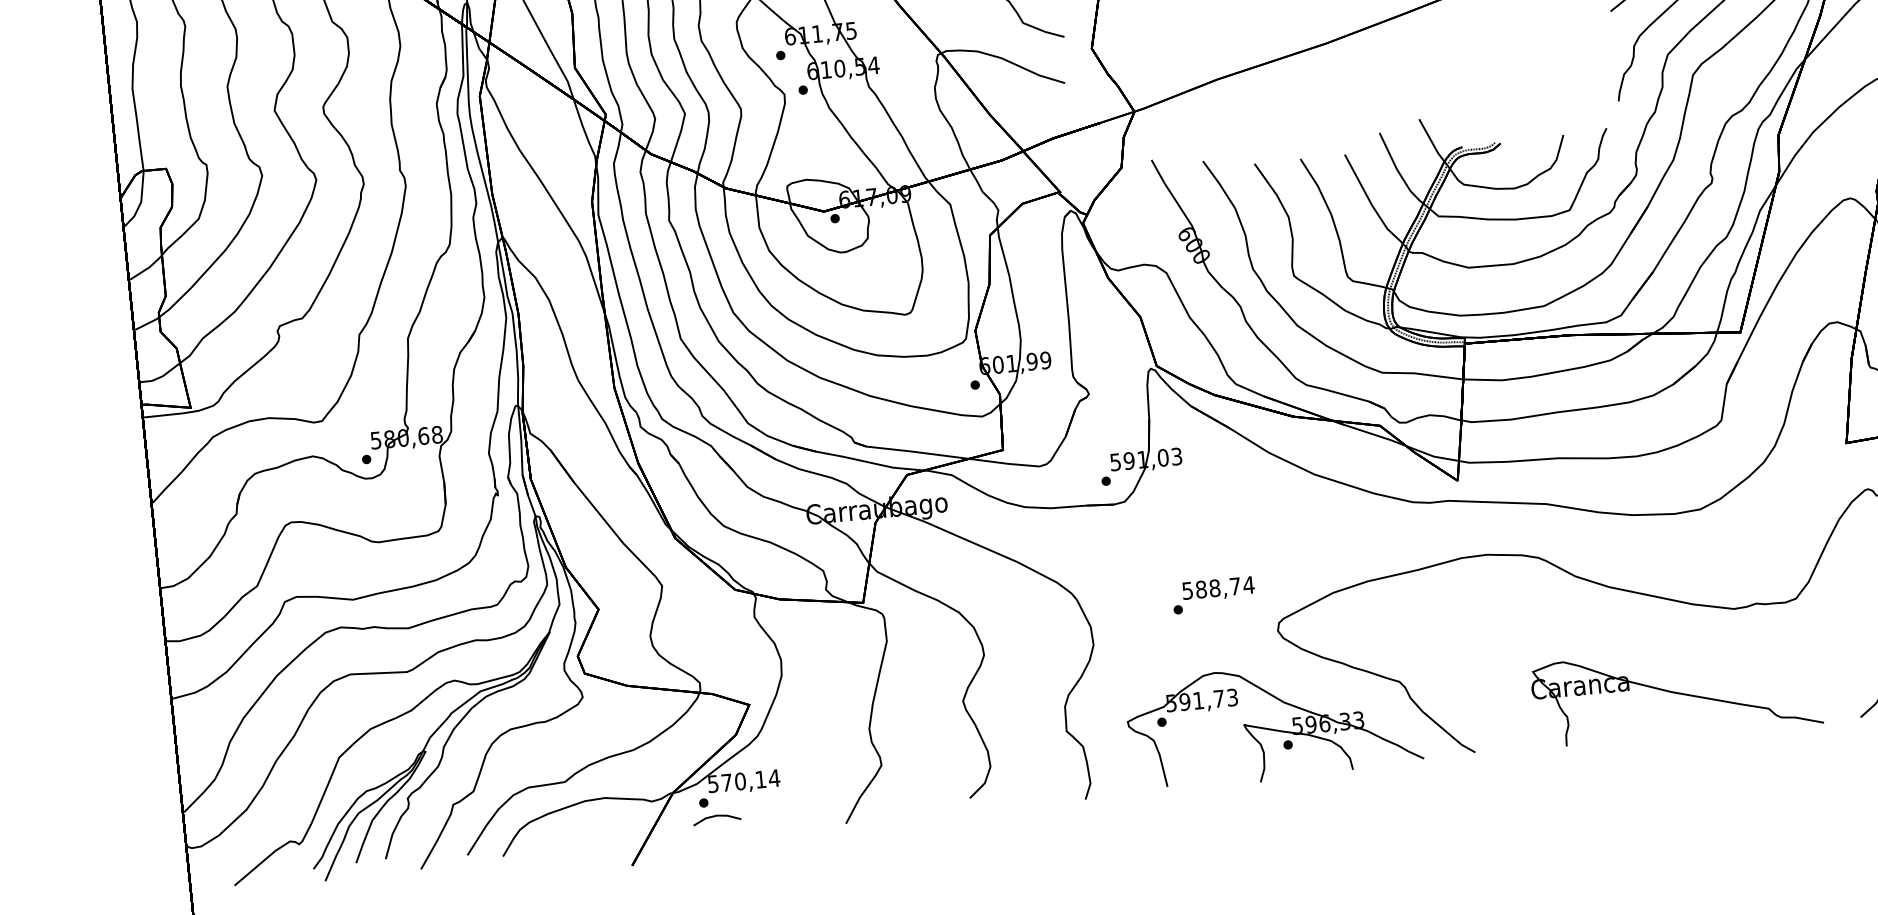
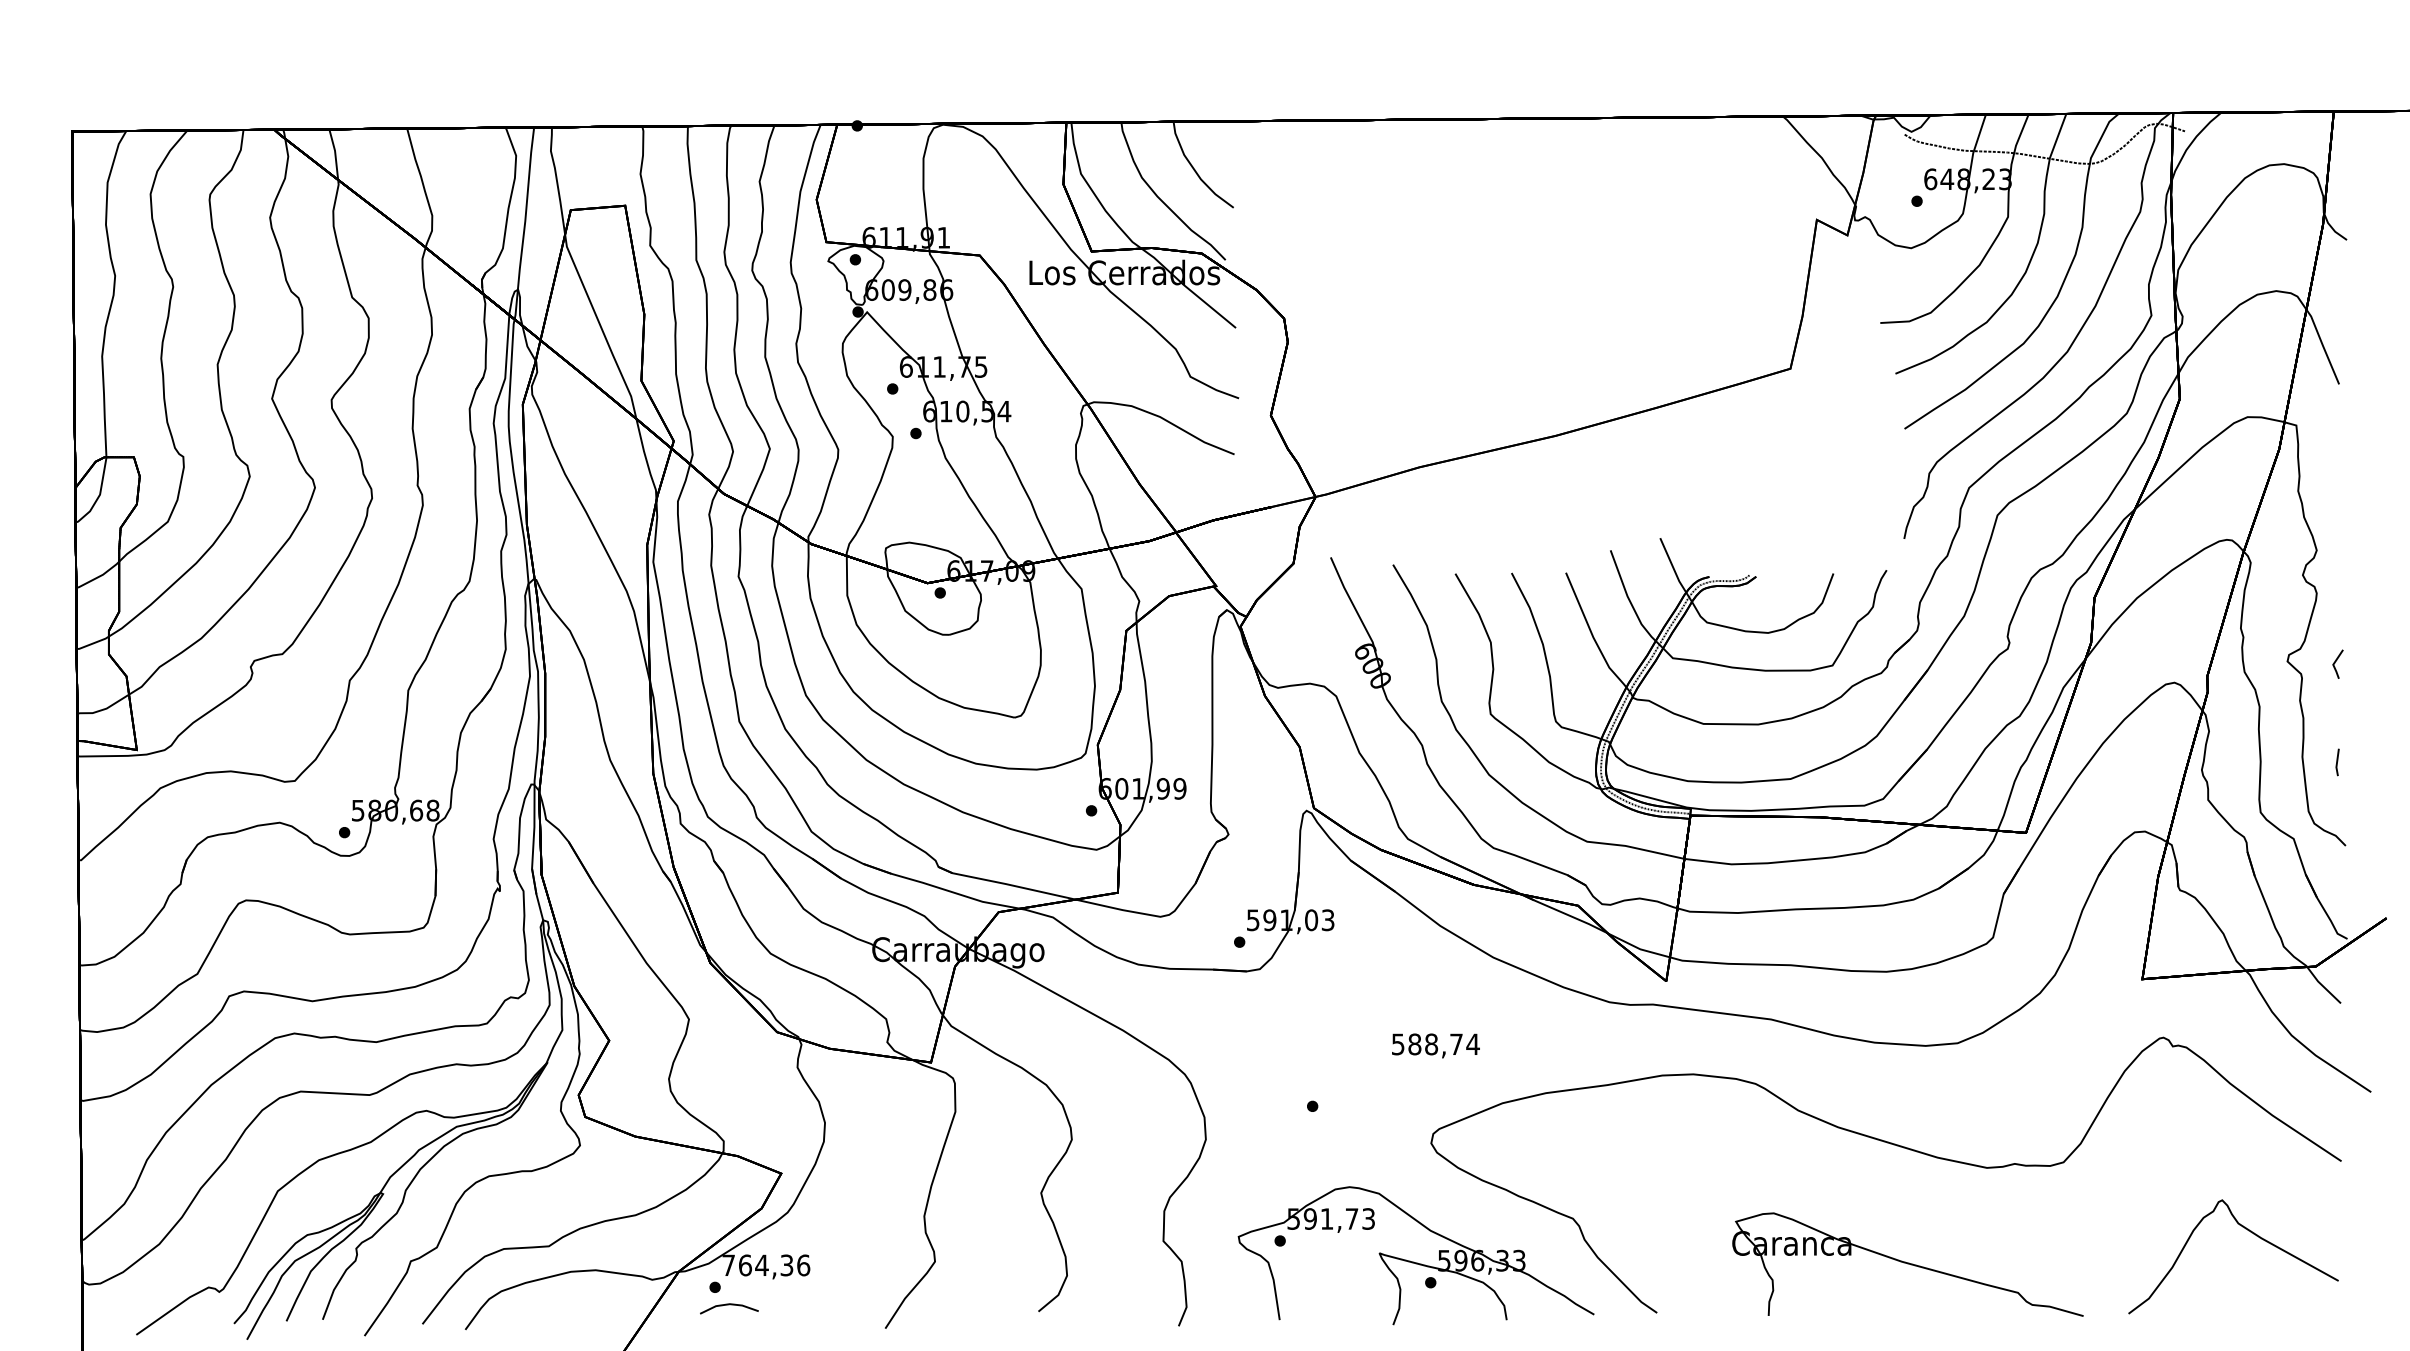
text: (1218, 588) -> (1435, 1045), moved
text: (744, 781) -> (766, 1265), 570,14 -> 764,36

